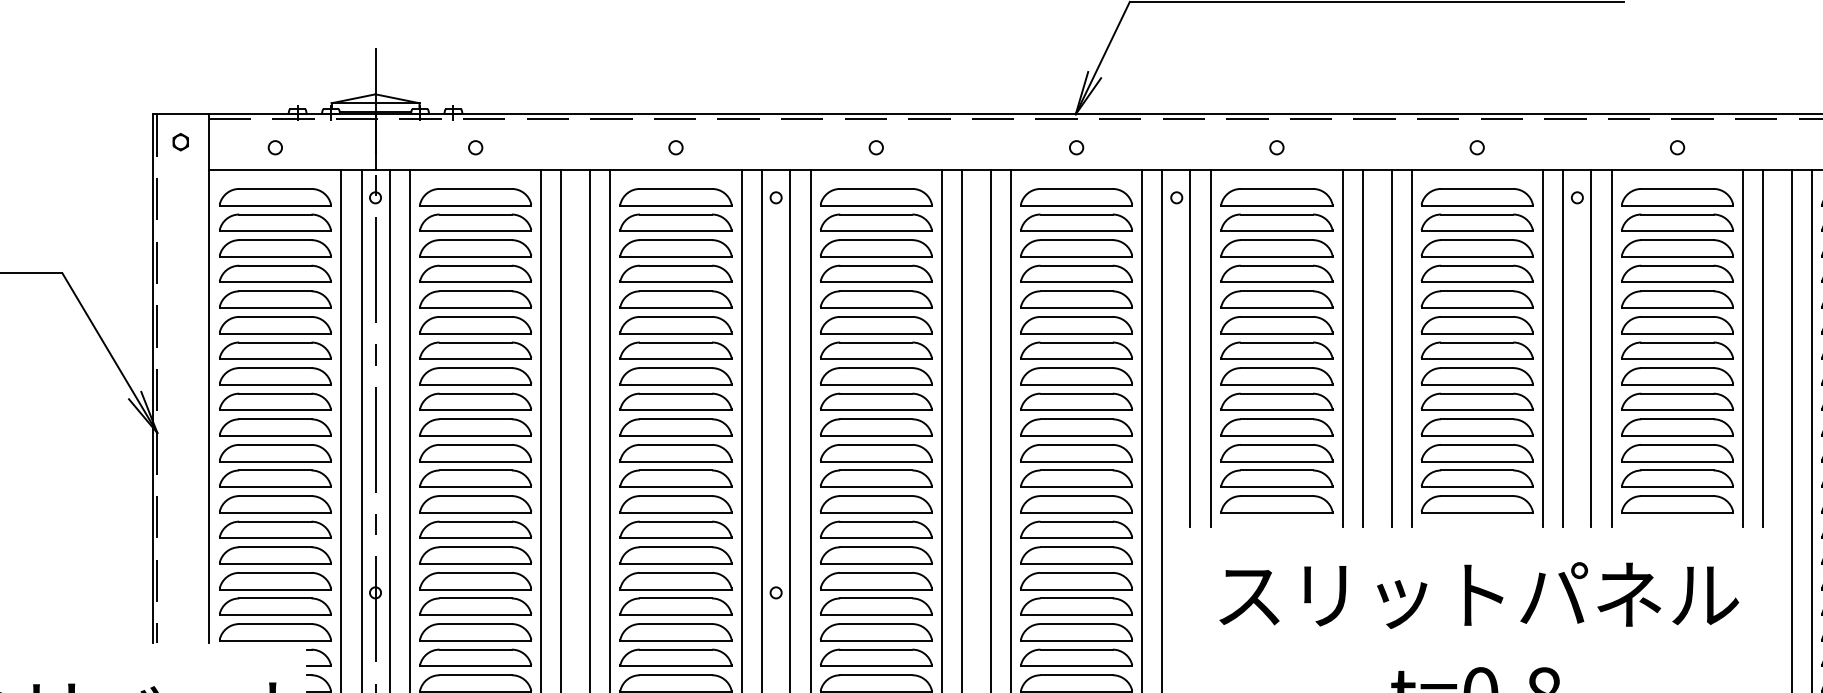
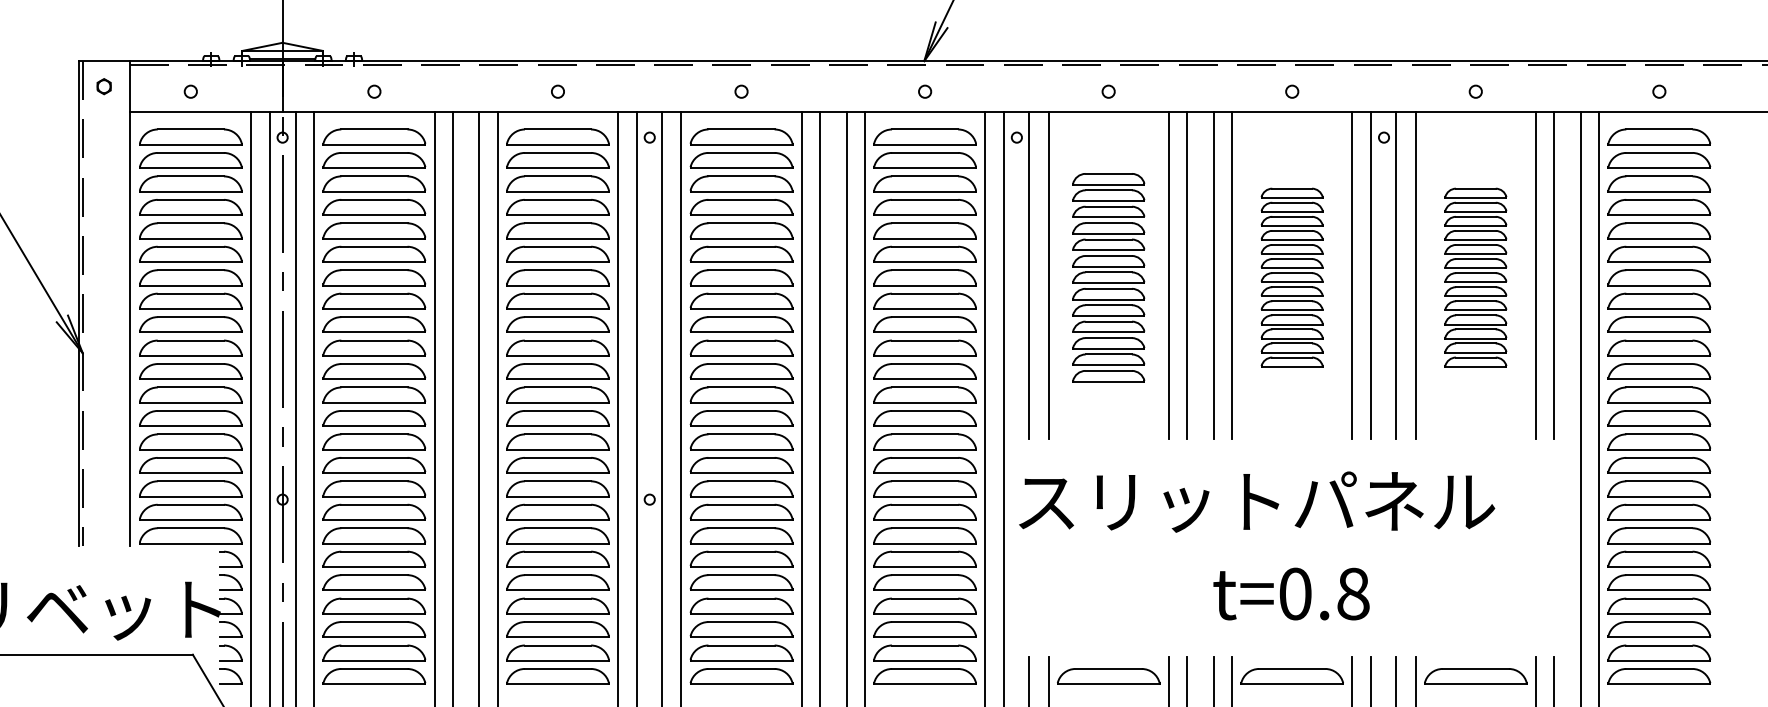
part: (1276, 350) -> (1108, 277), size x0.7
part: (1476, 350) -> (1291, 277), size x0.6
part: (1677, 350) -> (1475, 277), size x0.6
text: (1479, 594) -> (1257, 501), moved

